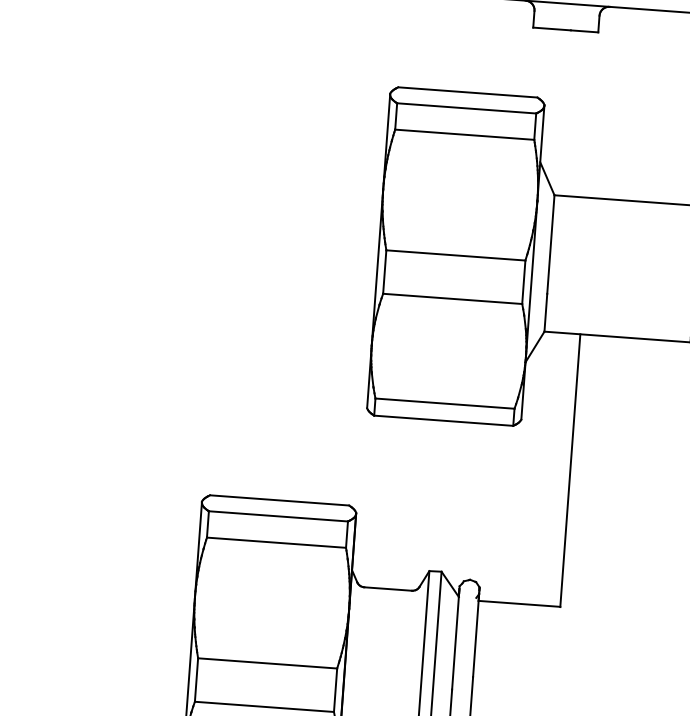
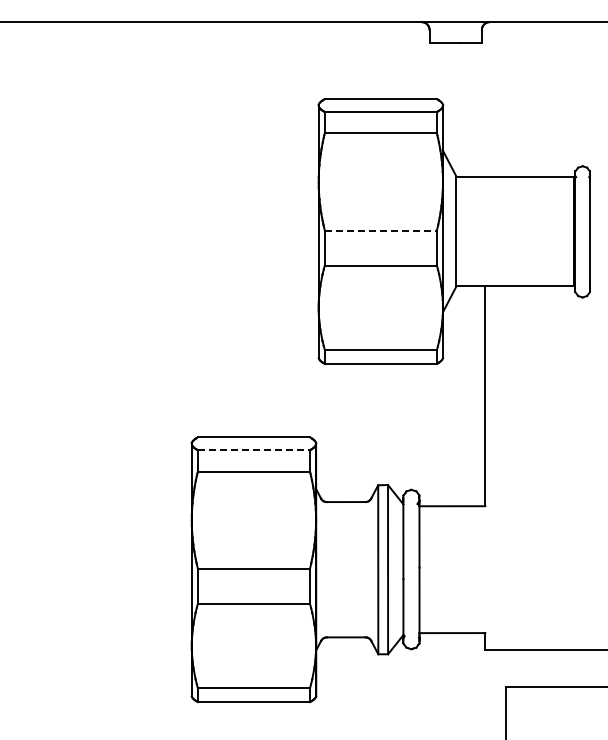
line: (456, 255) -> (381, 230), solid -> dashed
line: (279, 516) -> (254, 450), solid -> dashed

